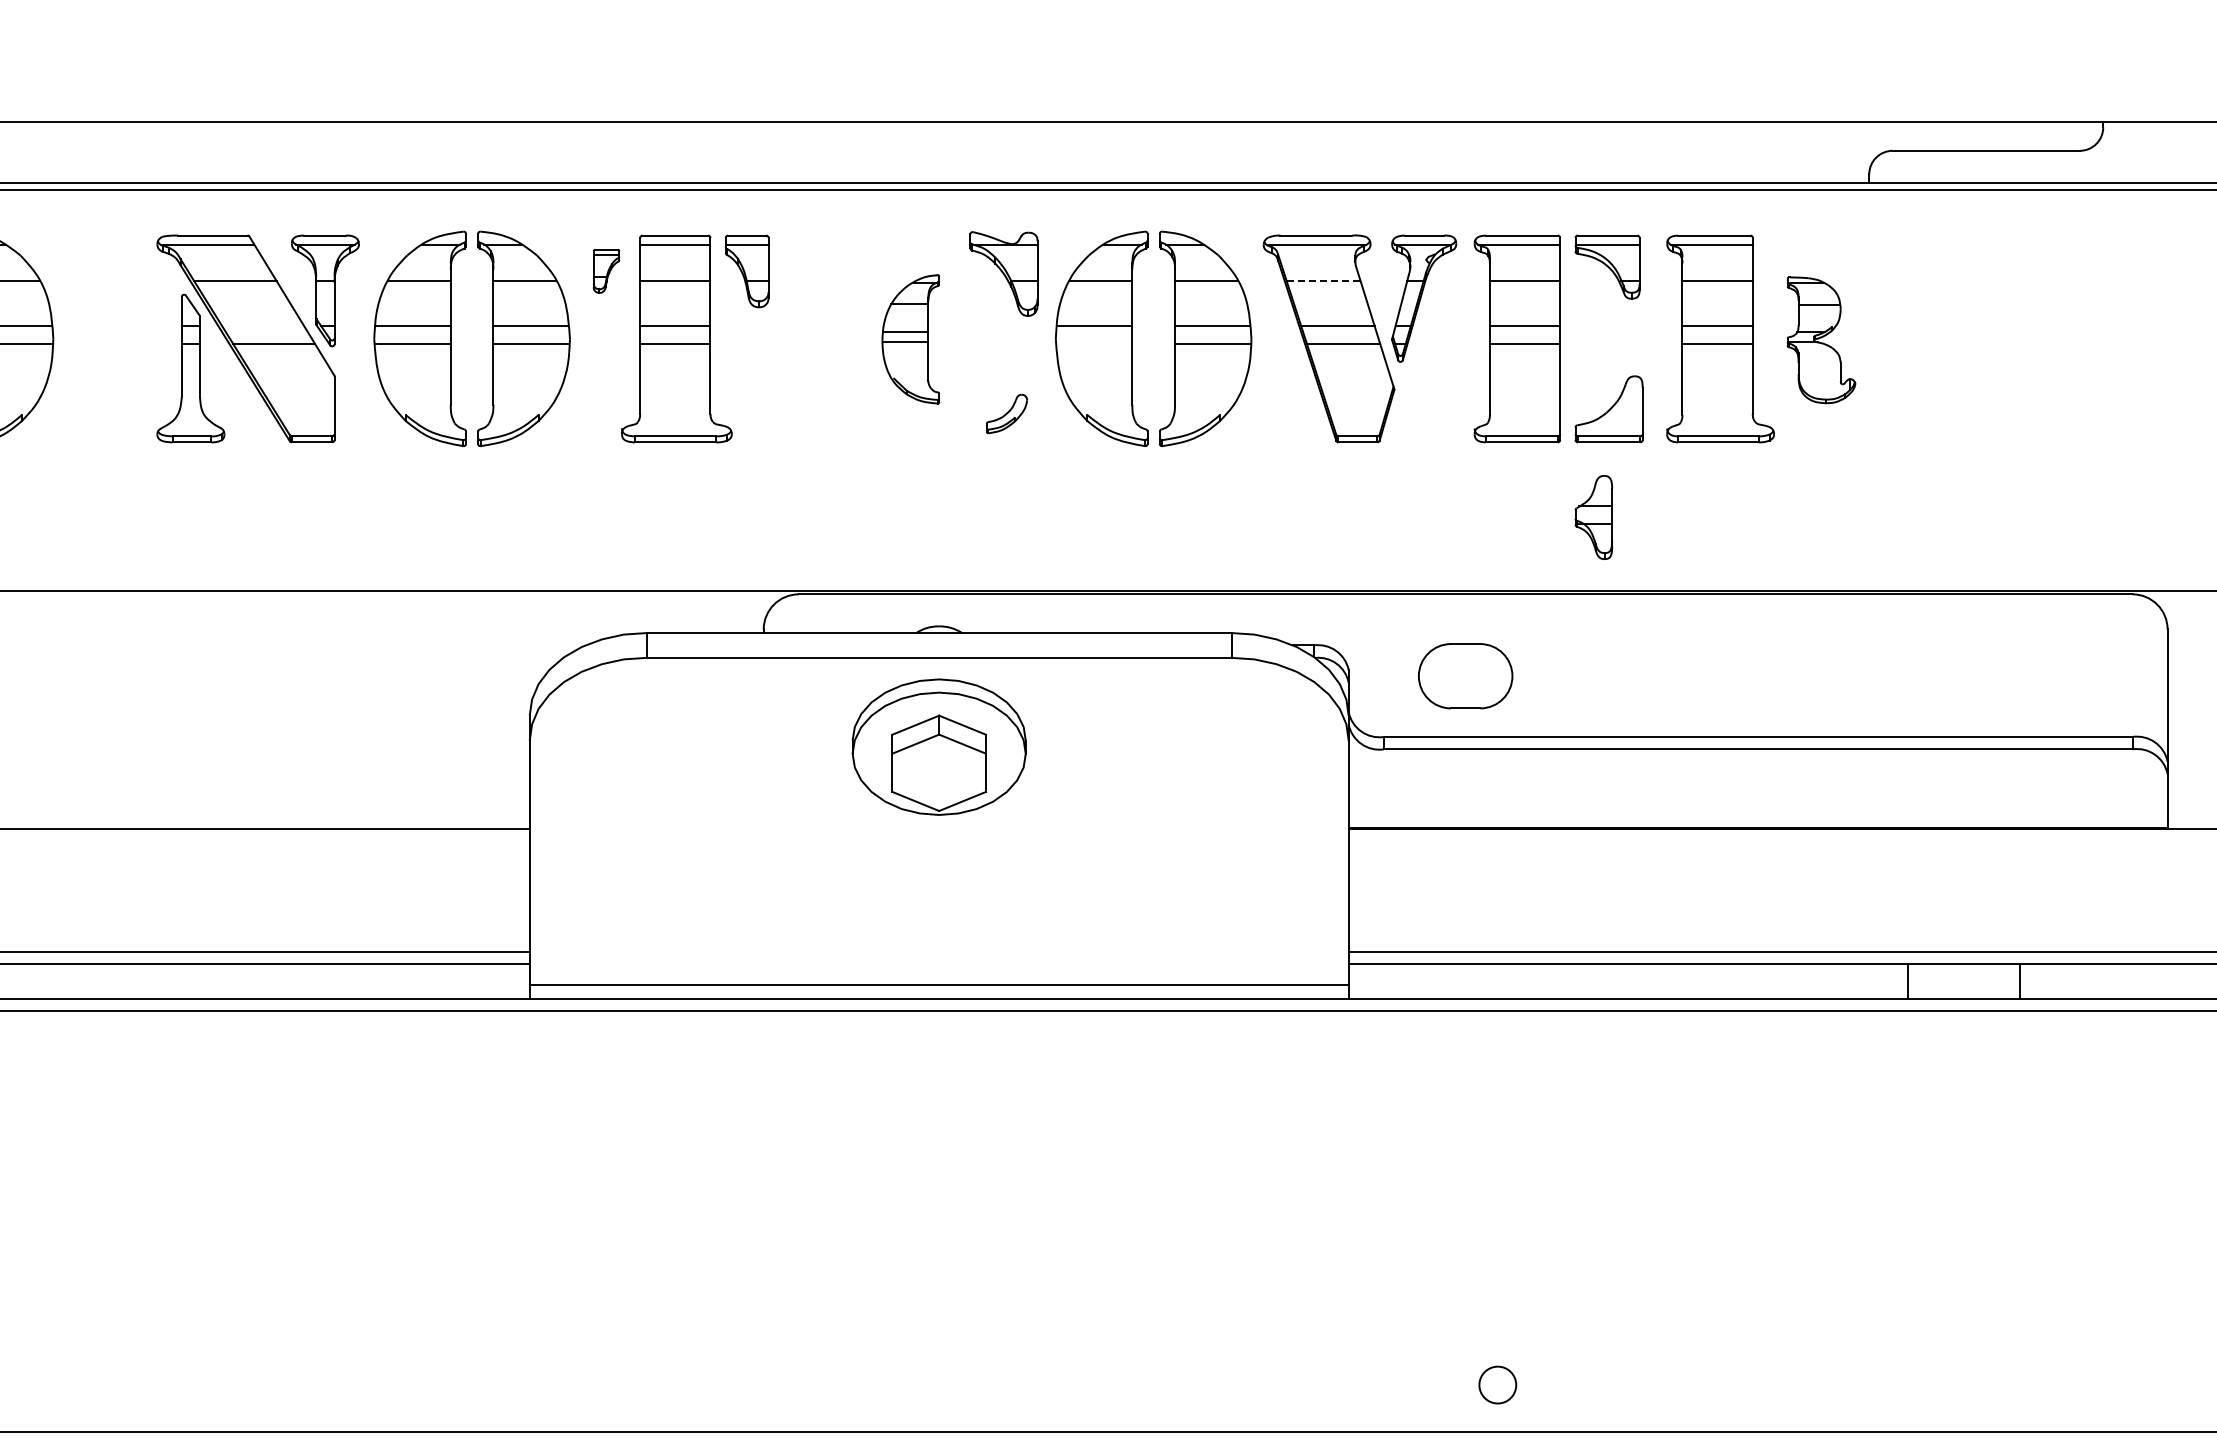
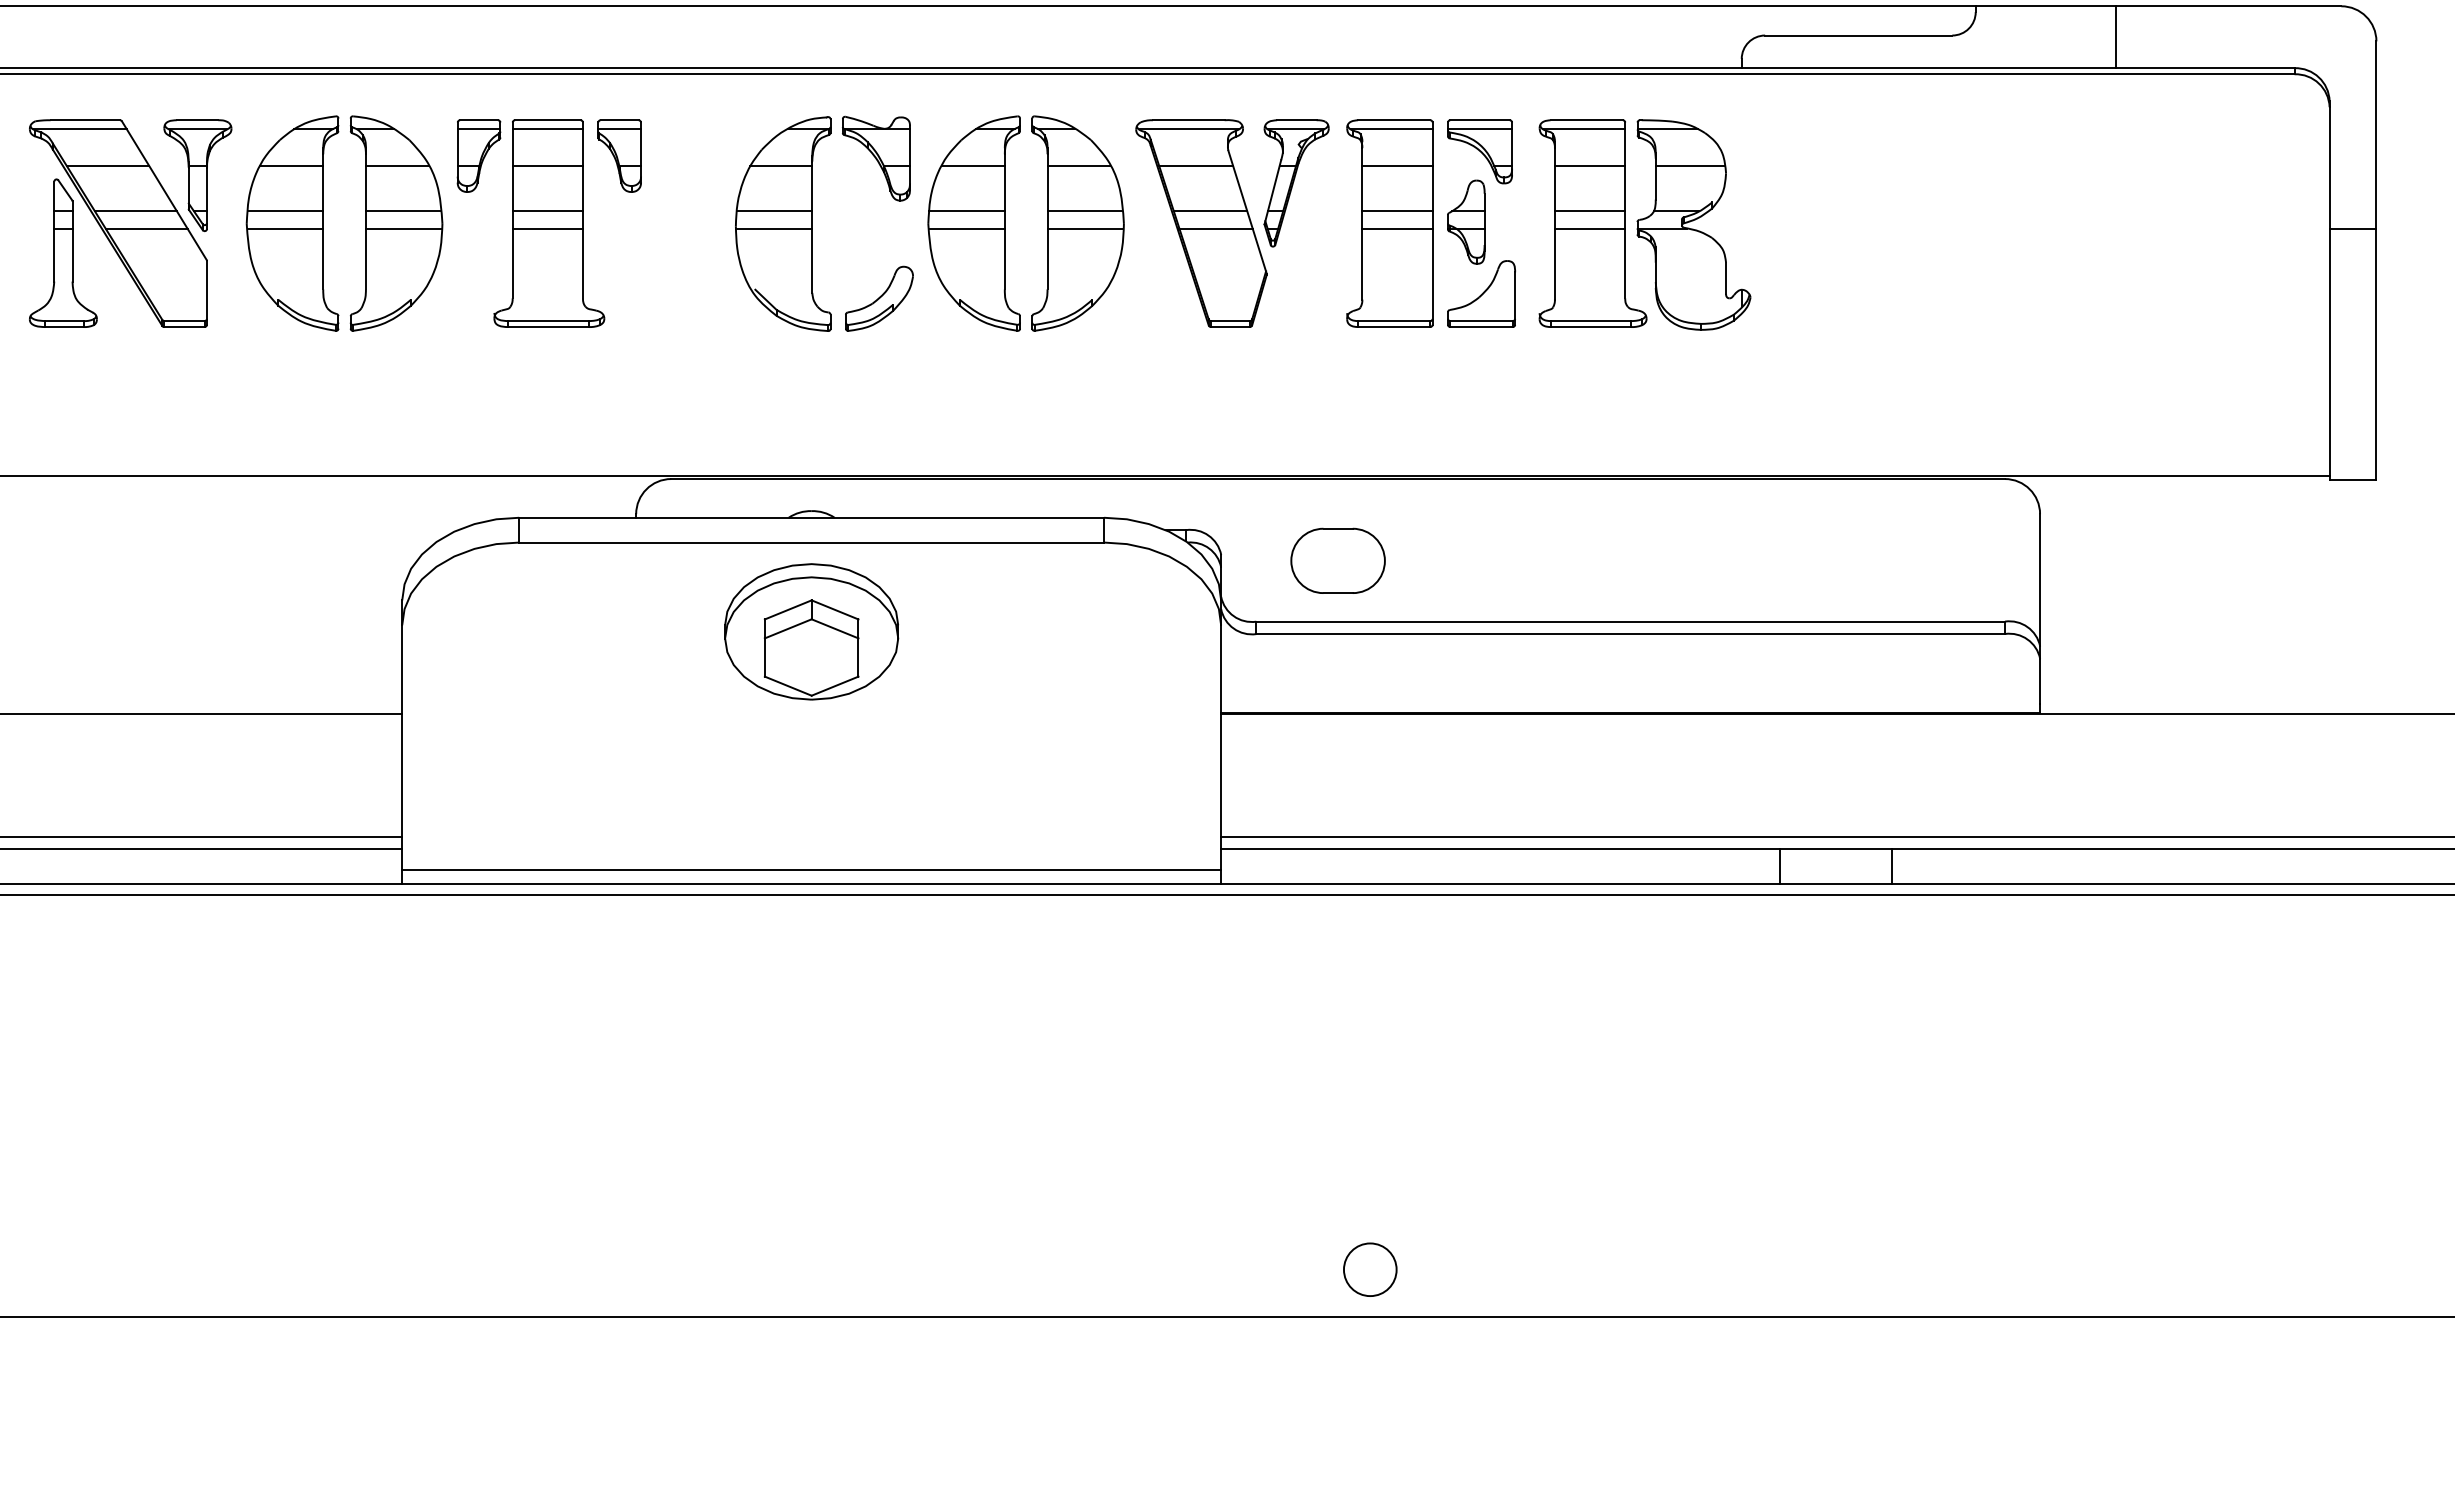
part: (606, 270) -> (478, 155), size x1.67
line: (1324, 280) -> (1196, 165), dashed -> solid
line: (263, 326) -> (135, 211), added
part: (911, 338) -> (783, 223), size x1.67
part: (1821, 339) -> (1693, 224), size x1.67
line: (1094, 343) -> (966, 228), added
part: (1007, 413) -> (879, 298), size x1.67
part: (1594, 516) -> (1466, 221), moved
circle: (1497, 1384) -> (1369, 1269), size x1.43

